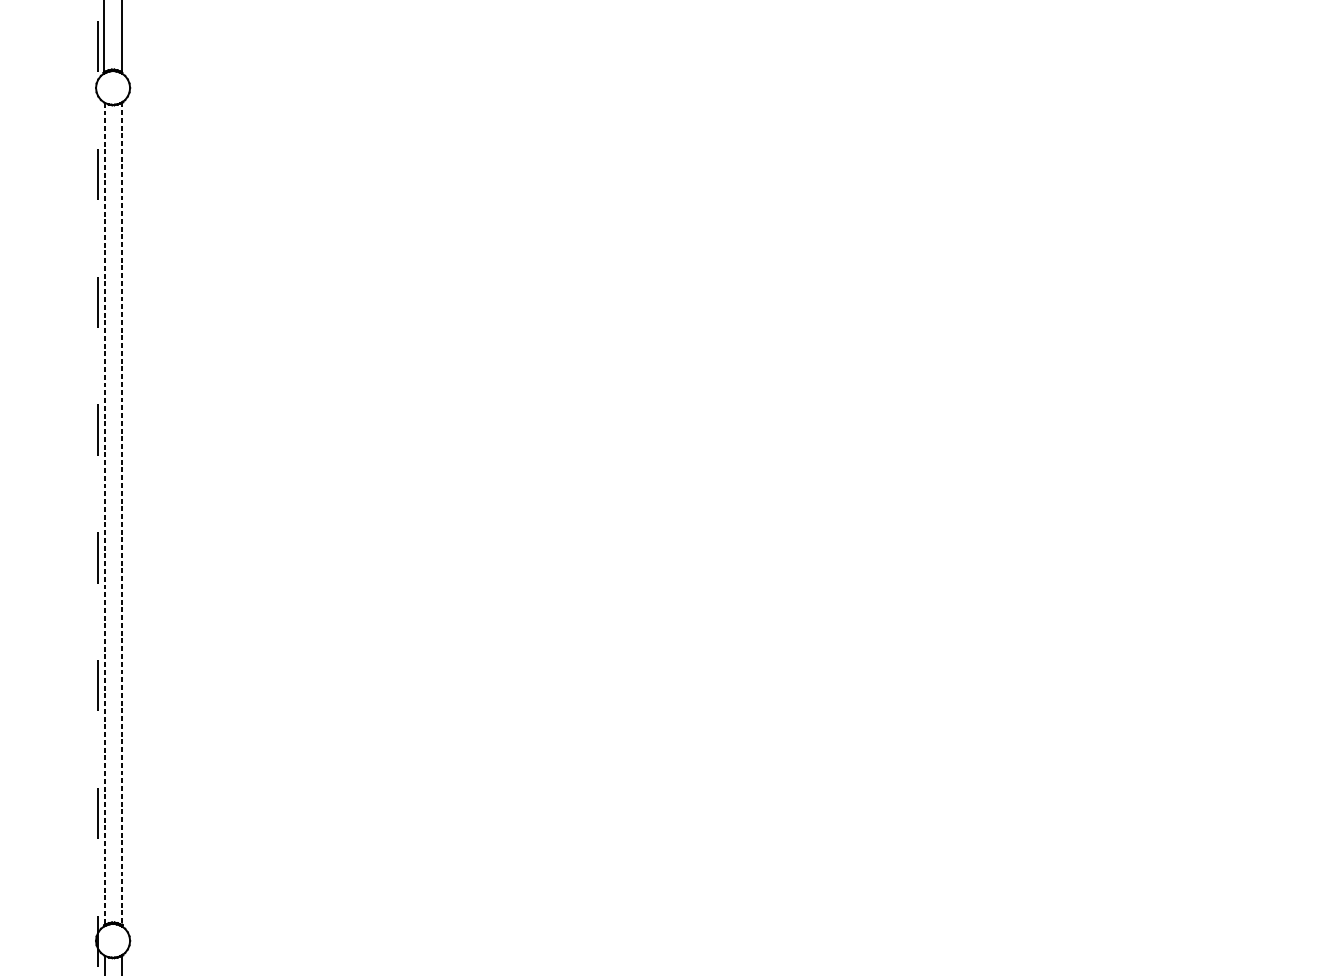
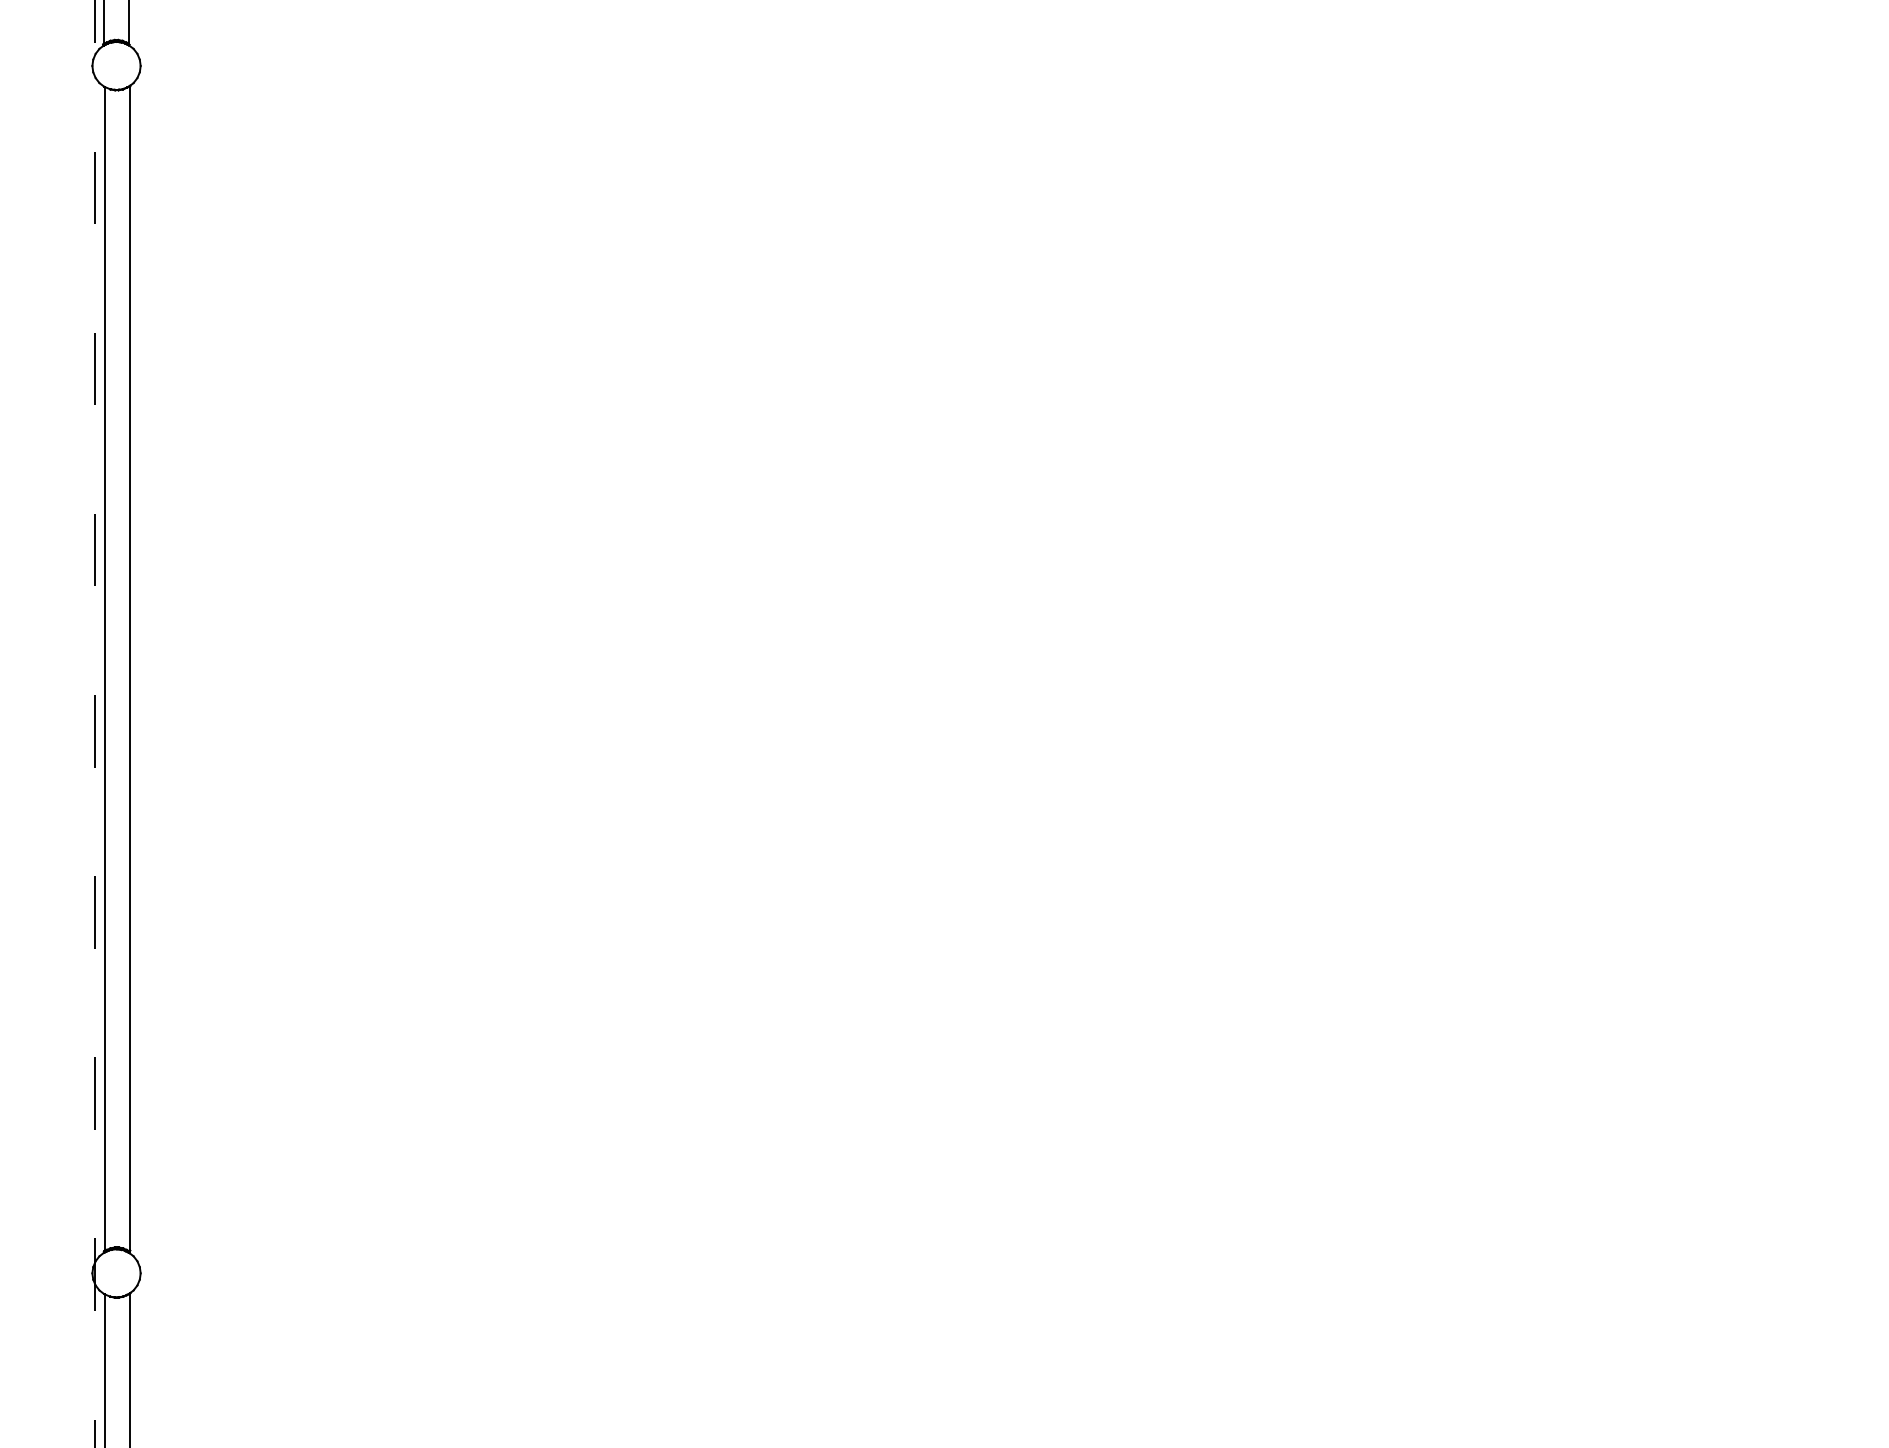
line: (104, 513) -> (104, 668), dashed -> solid
line: (122, 513) -> (129, 668), dashed -> solid

